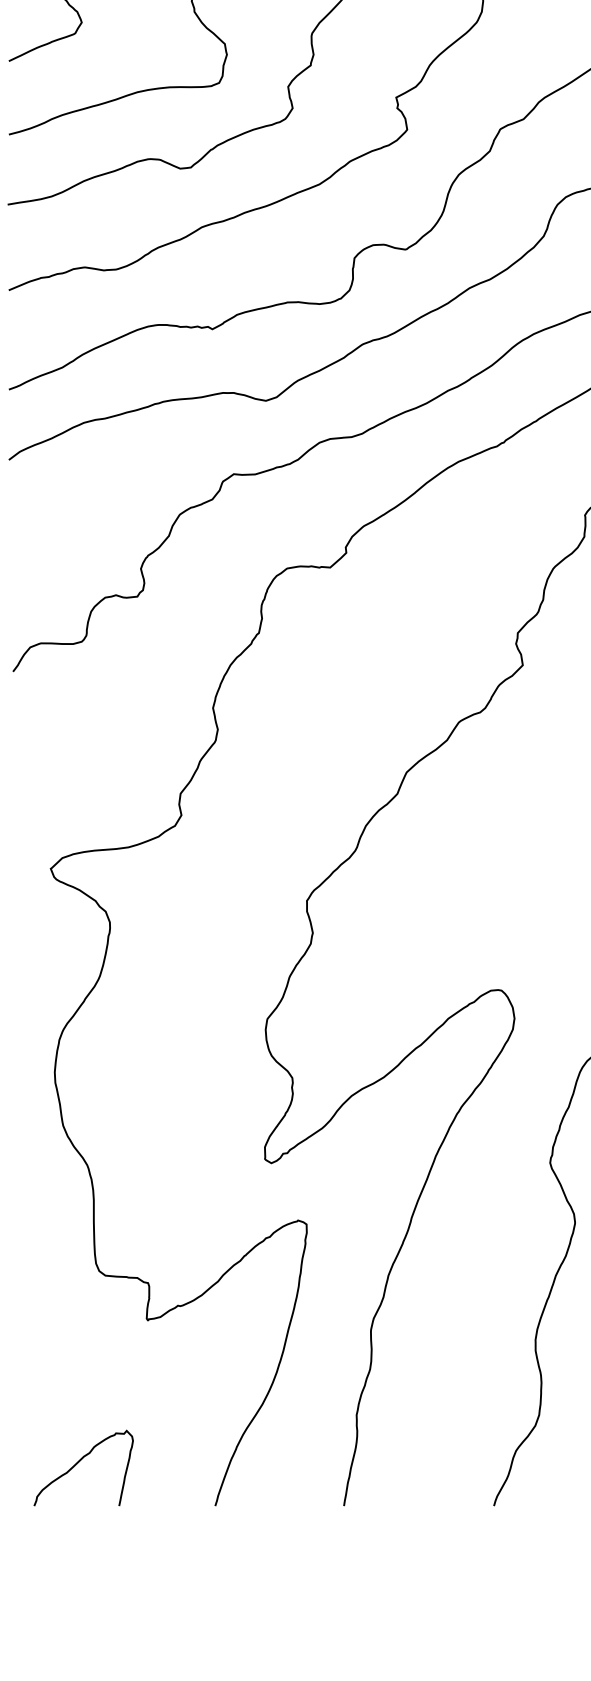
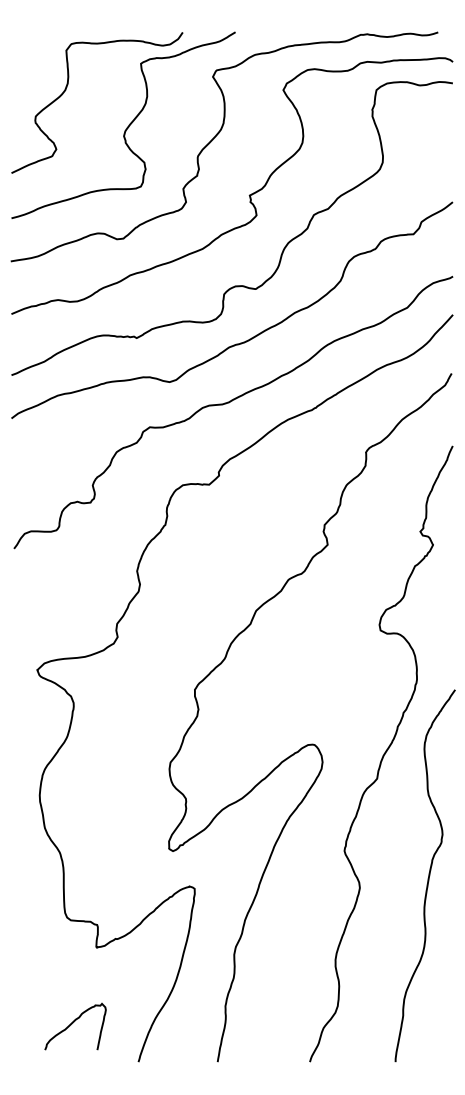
curve: (80, 1462) -> (73, 1023), moved

